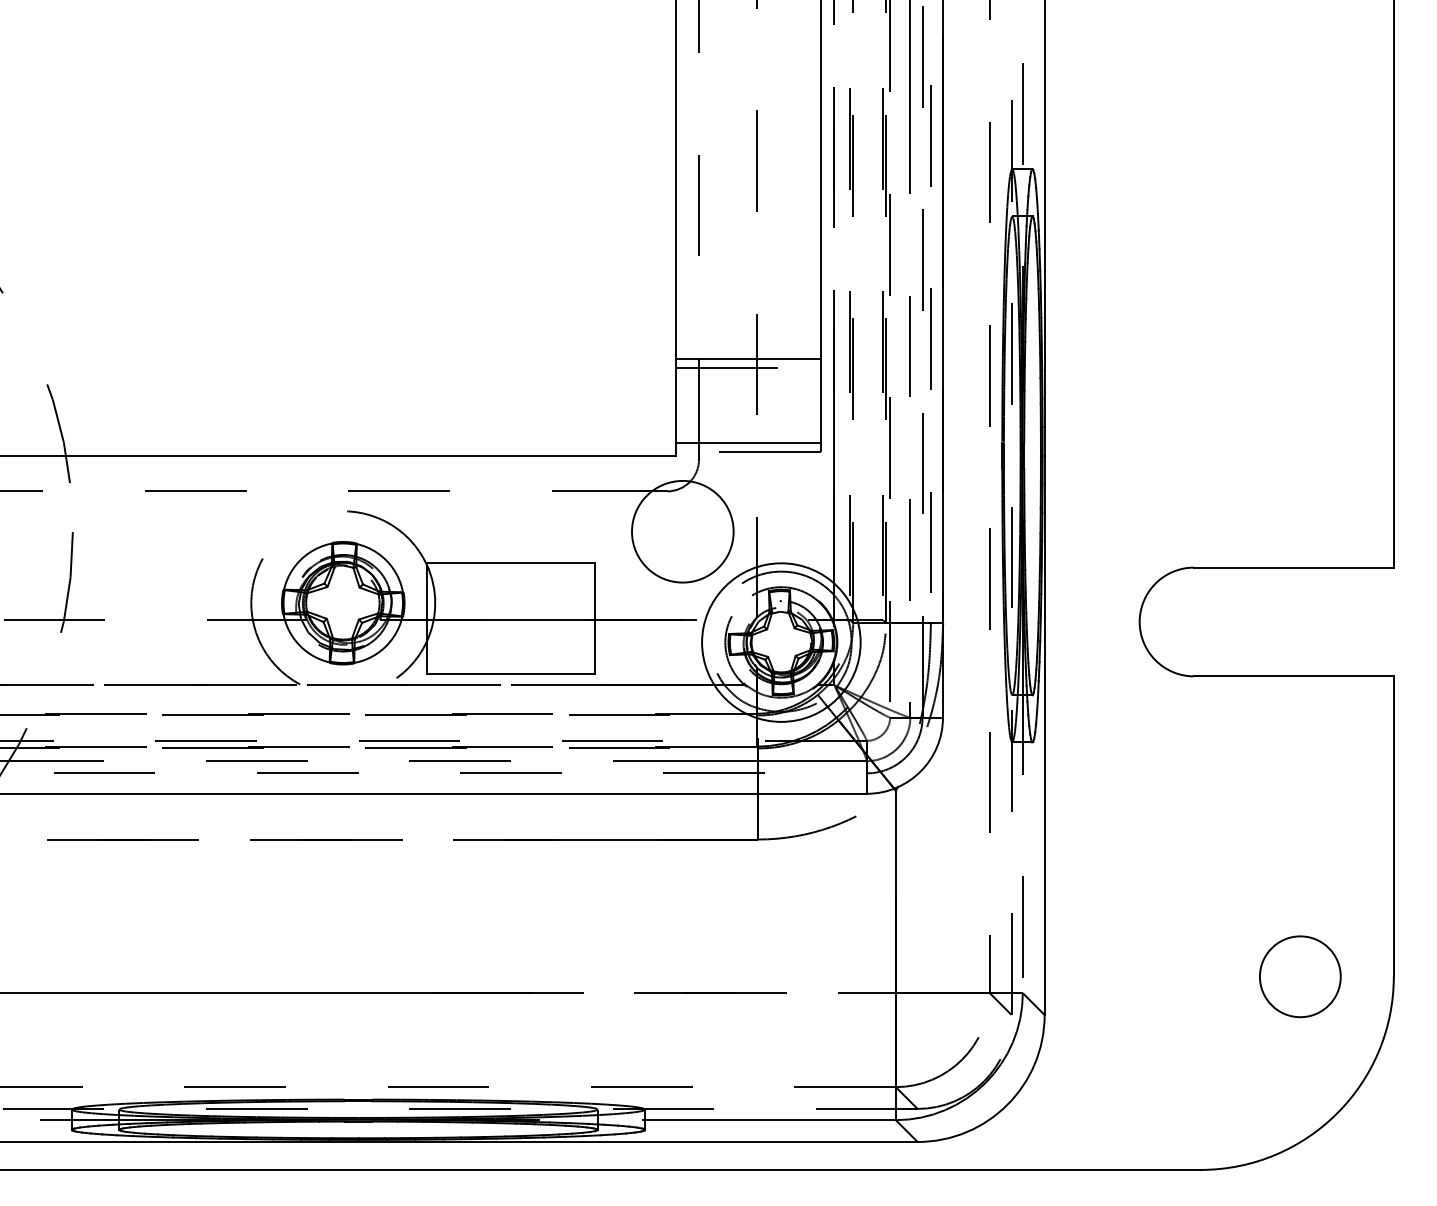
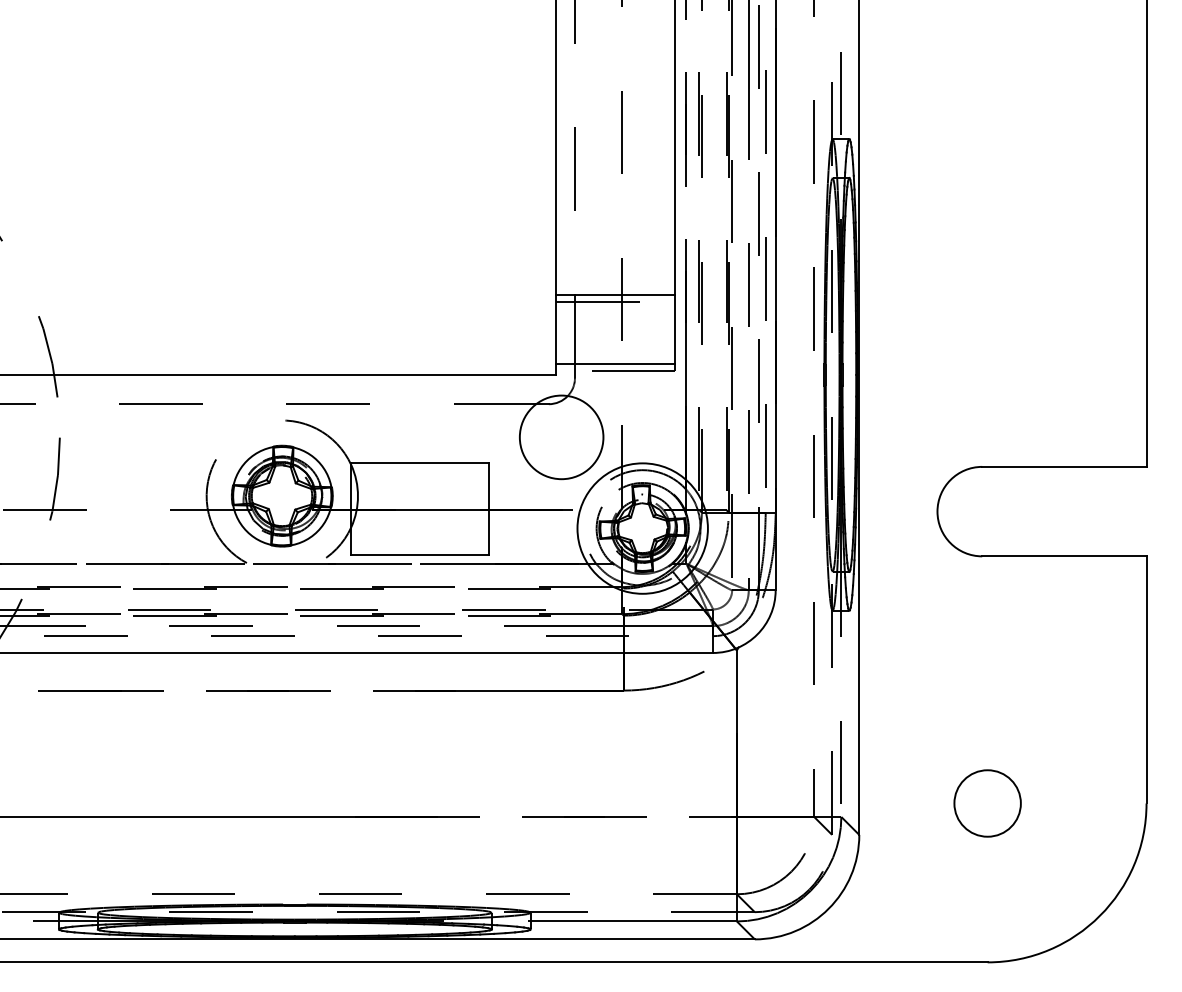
circle: (1300, 976) -> (987, 803), moved

